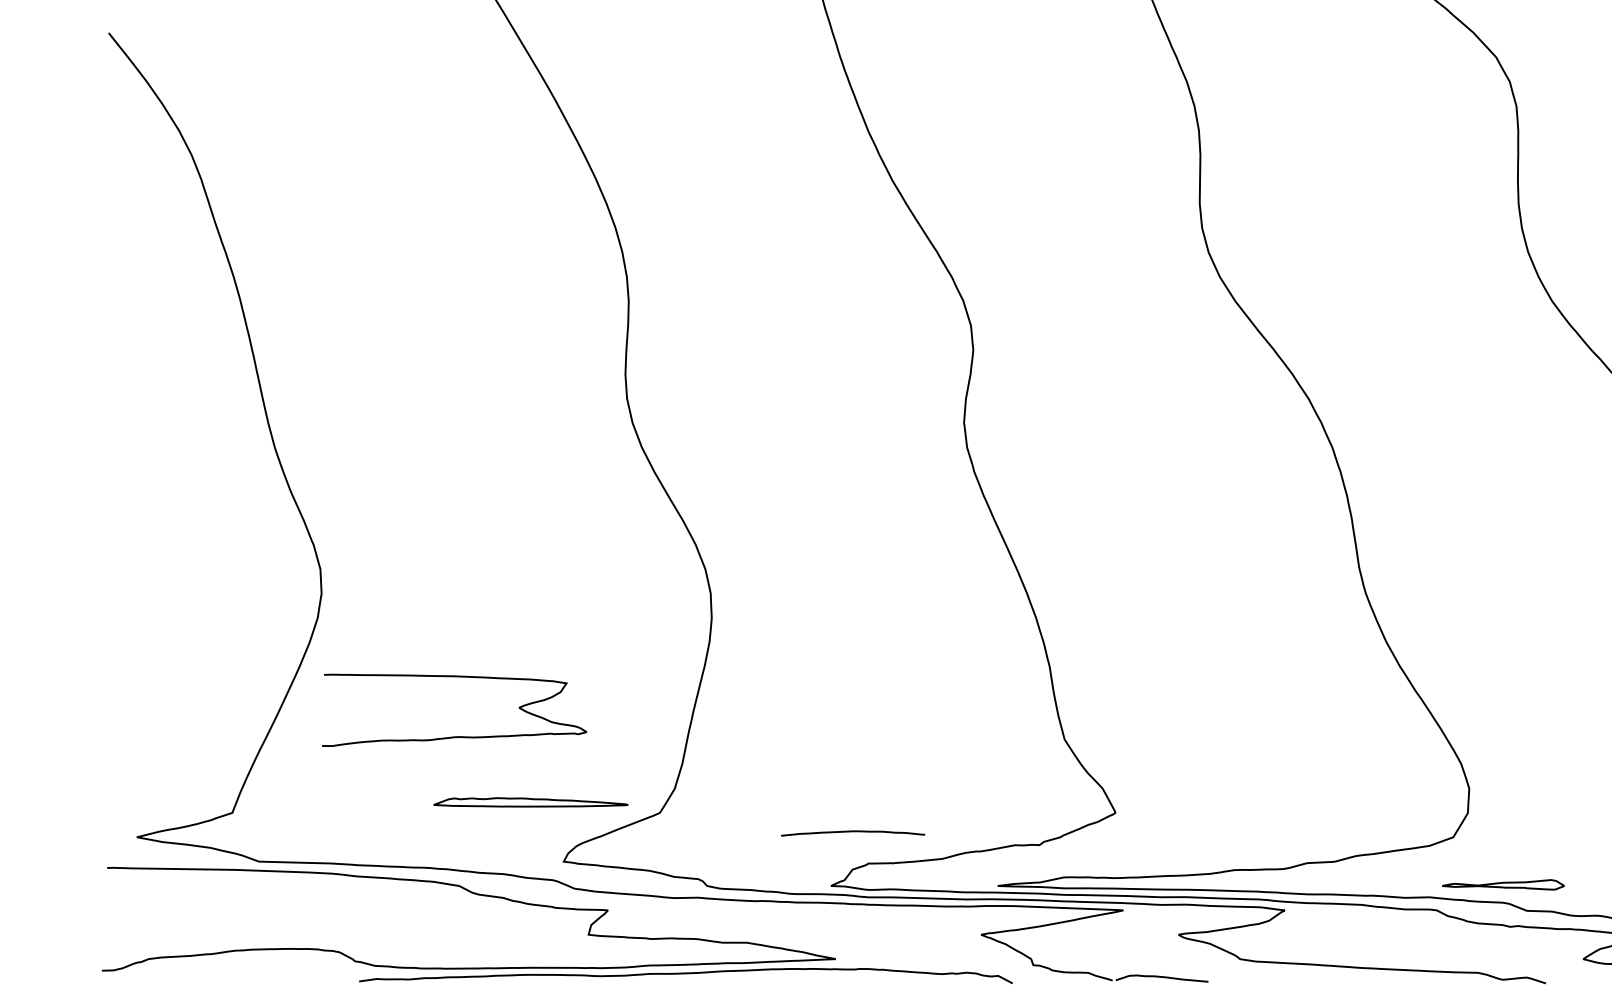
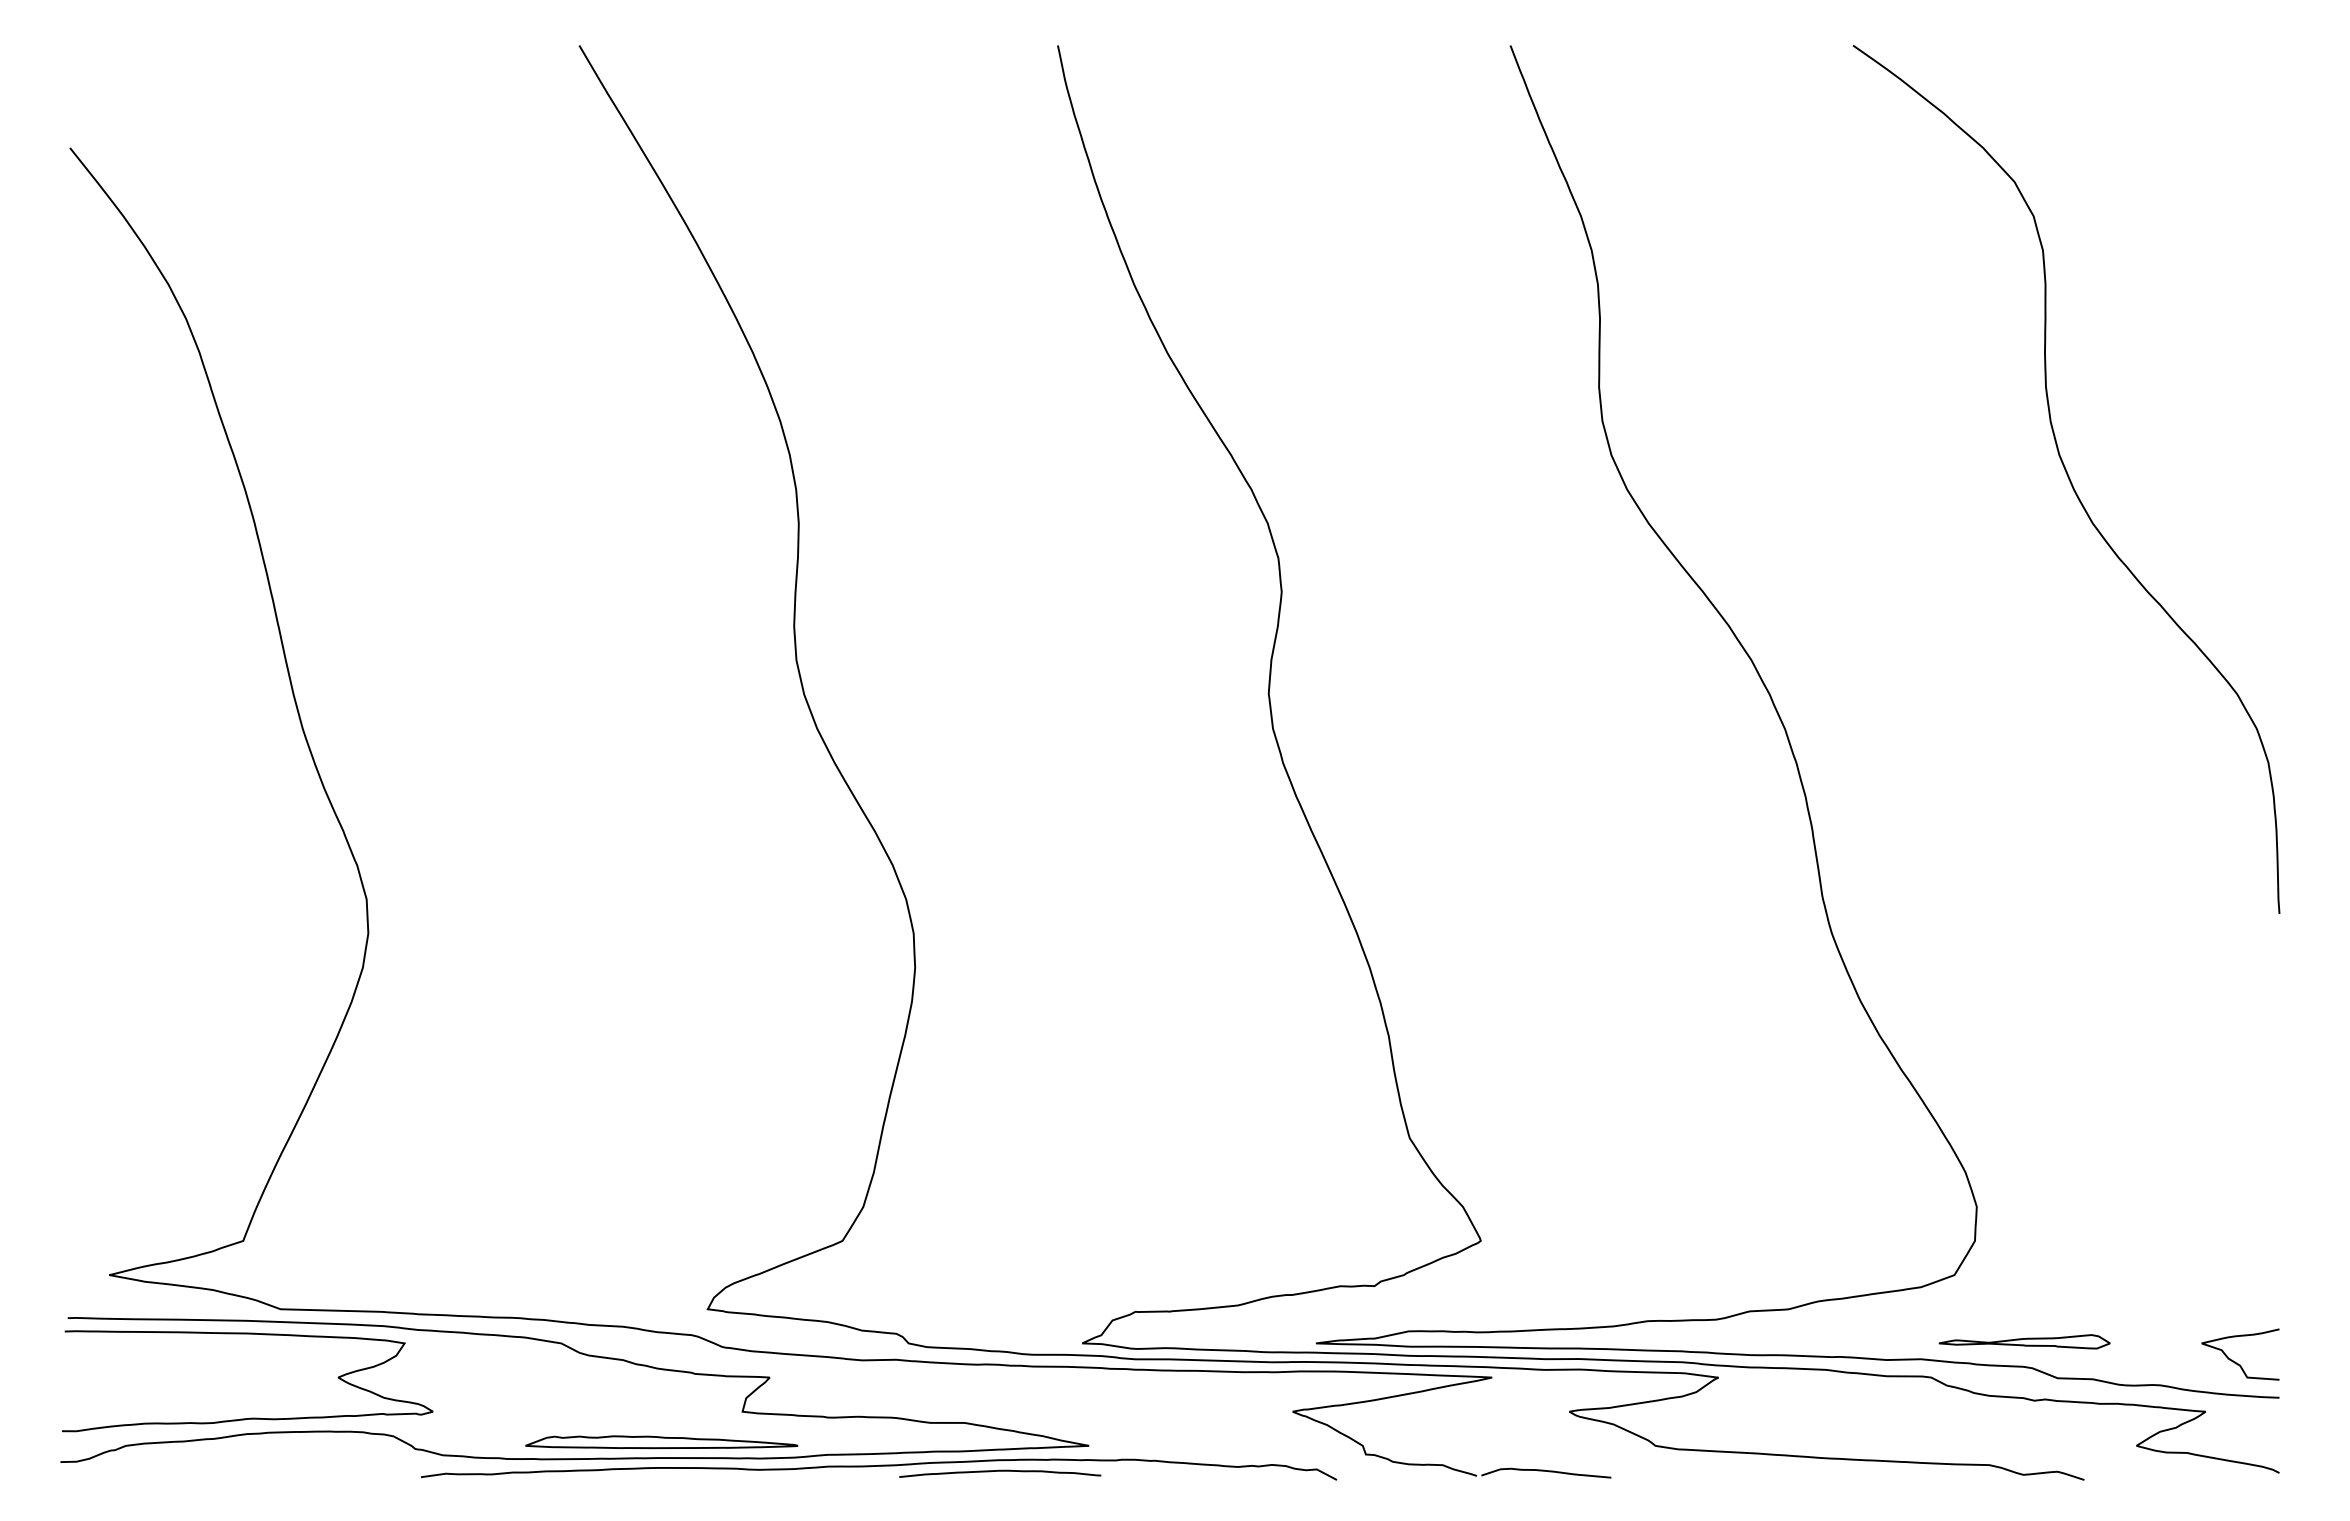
curve: (456, 736) -> (250, 1417), moved
part: (530, 802) -> (661, 1442), moved
curve: (853, 831) -> (1000, 1471), moved

